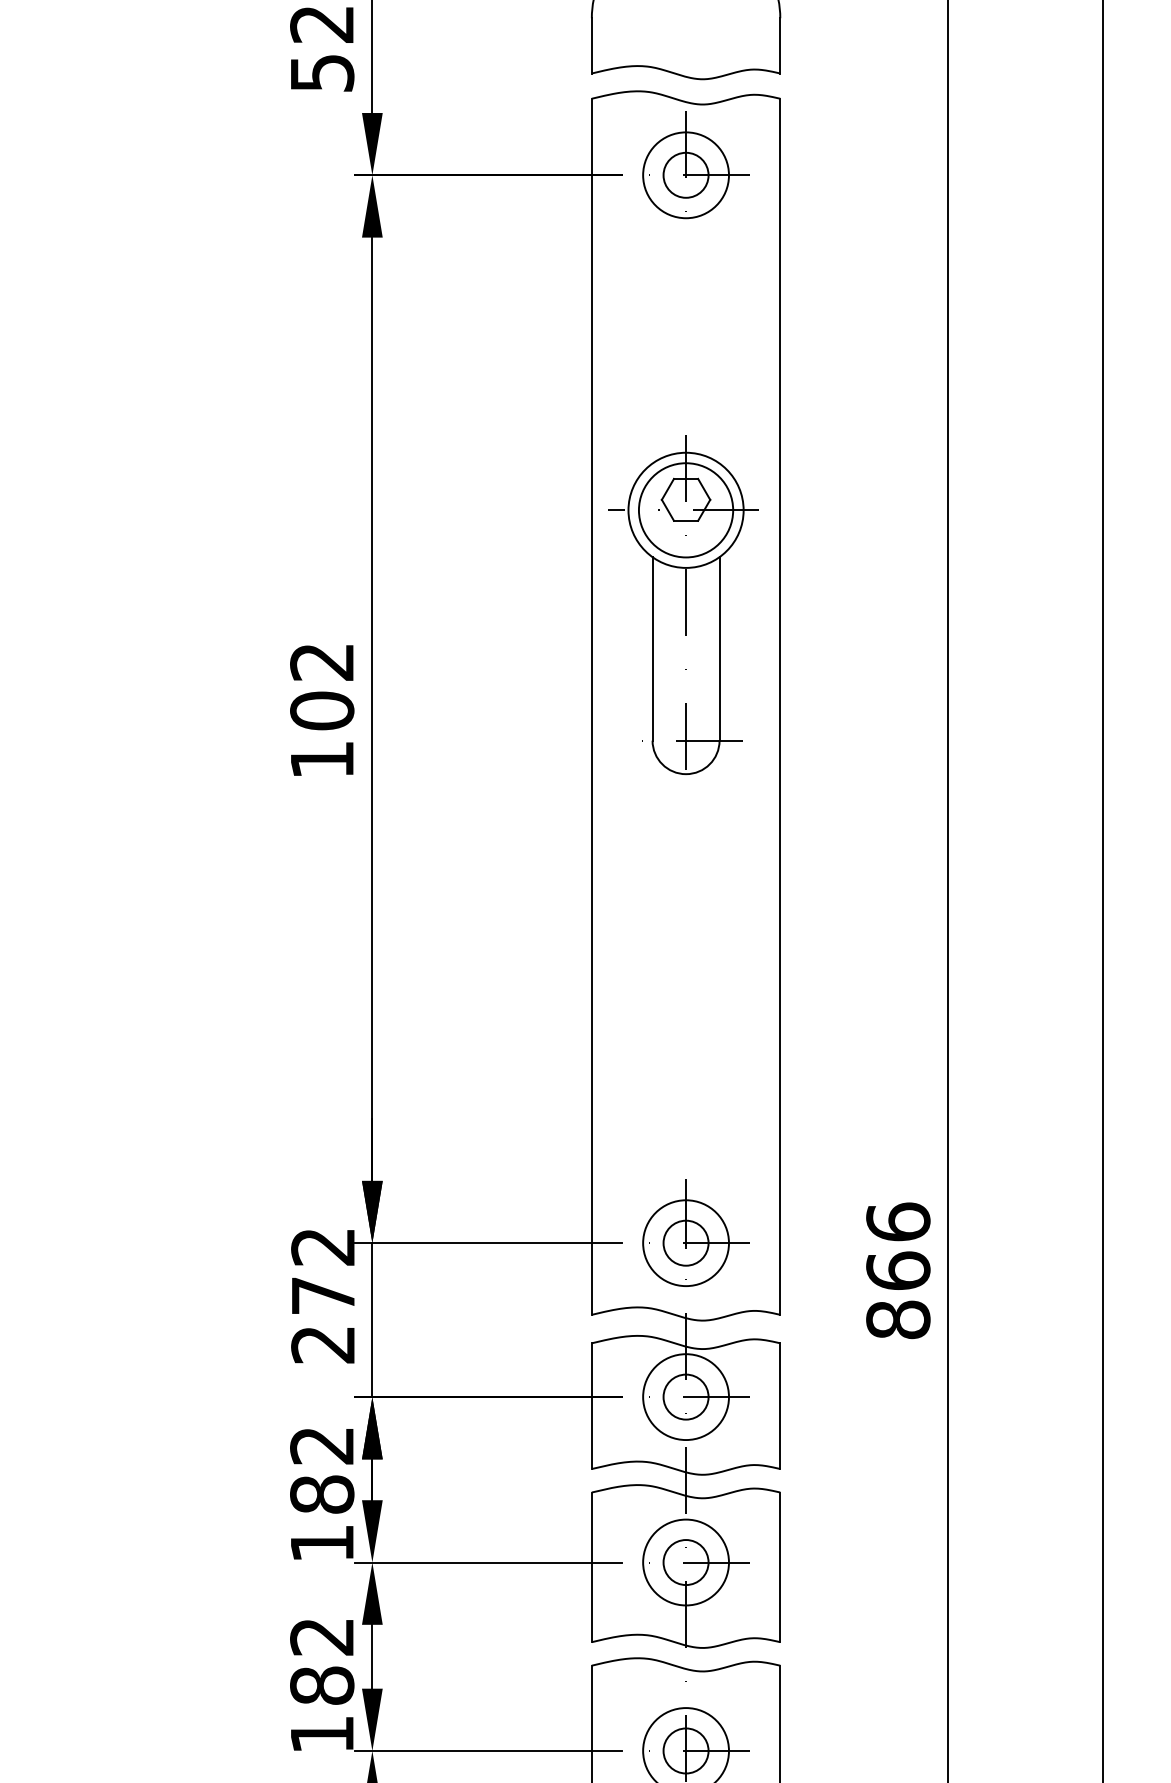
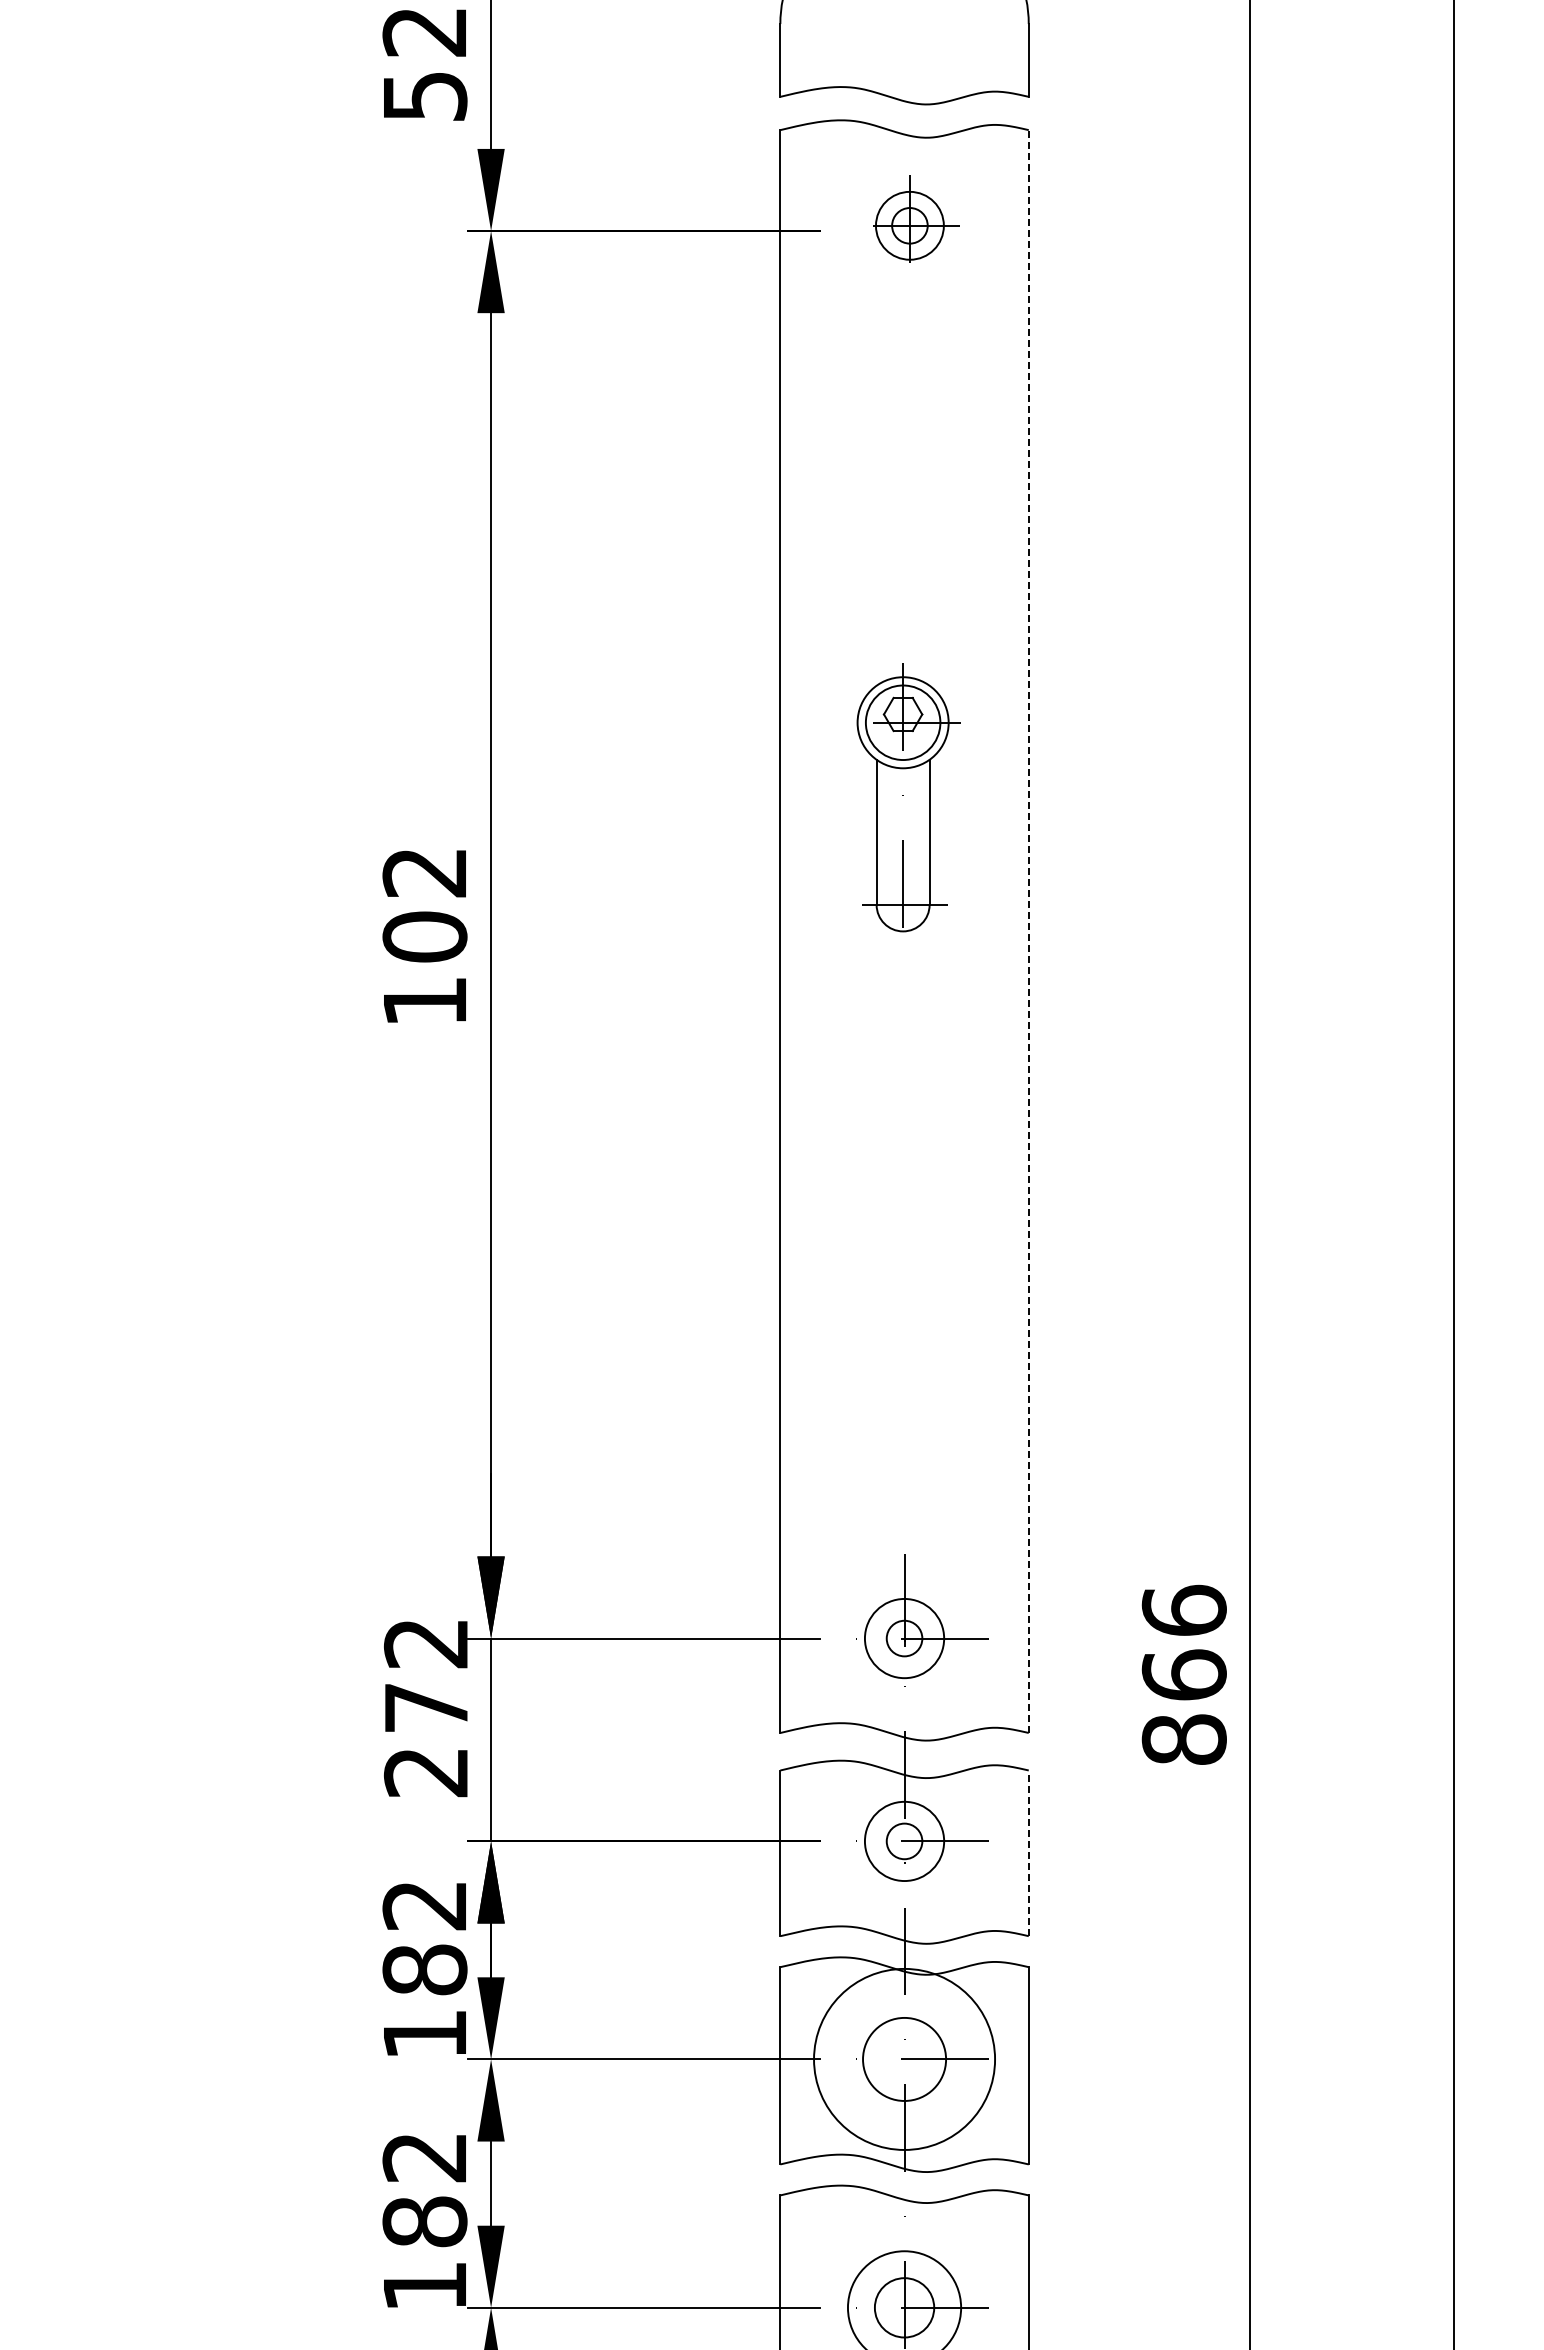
part: (695, 165) -> (917, 217), size x0.6
part: (682, 605) -> (900, 797), size x0.6
line: (780, 706) -> (1028, 931), solid -> dashed
circle: (686, 1243) -> (904, 1638), size x0.6
circle: (686, 1243) -> (904, 1638), size x0.7
circle: (686, 1397) -> (904, 1841), size x0.6
circle: (686, 1397) -> (904, 1841), size x0.7
line: (780, 1406) -> (1028, 1853), solid -> dashed
circle: (686, 1562) -> (904, 2059), size x1.4
circle: (686, 1562) -> (904, 2059), size x1.6

